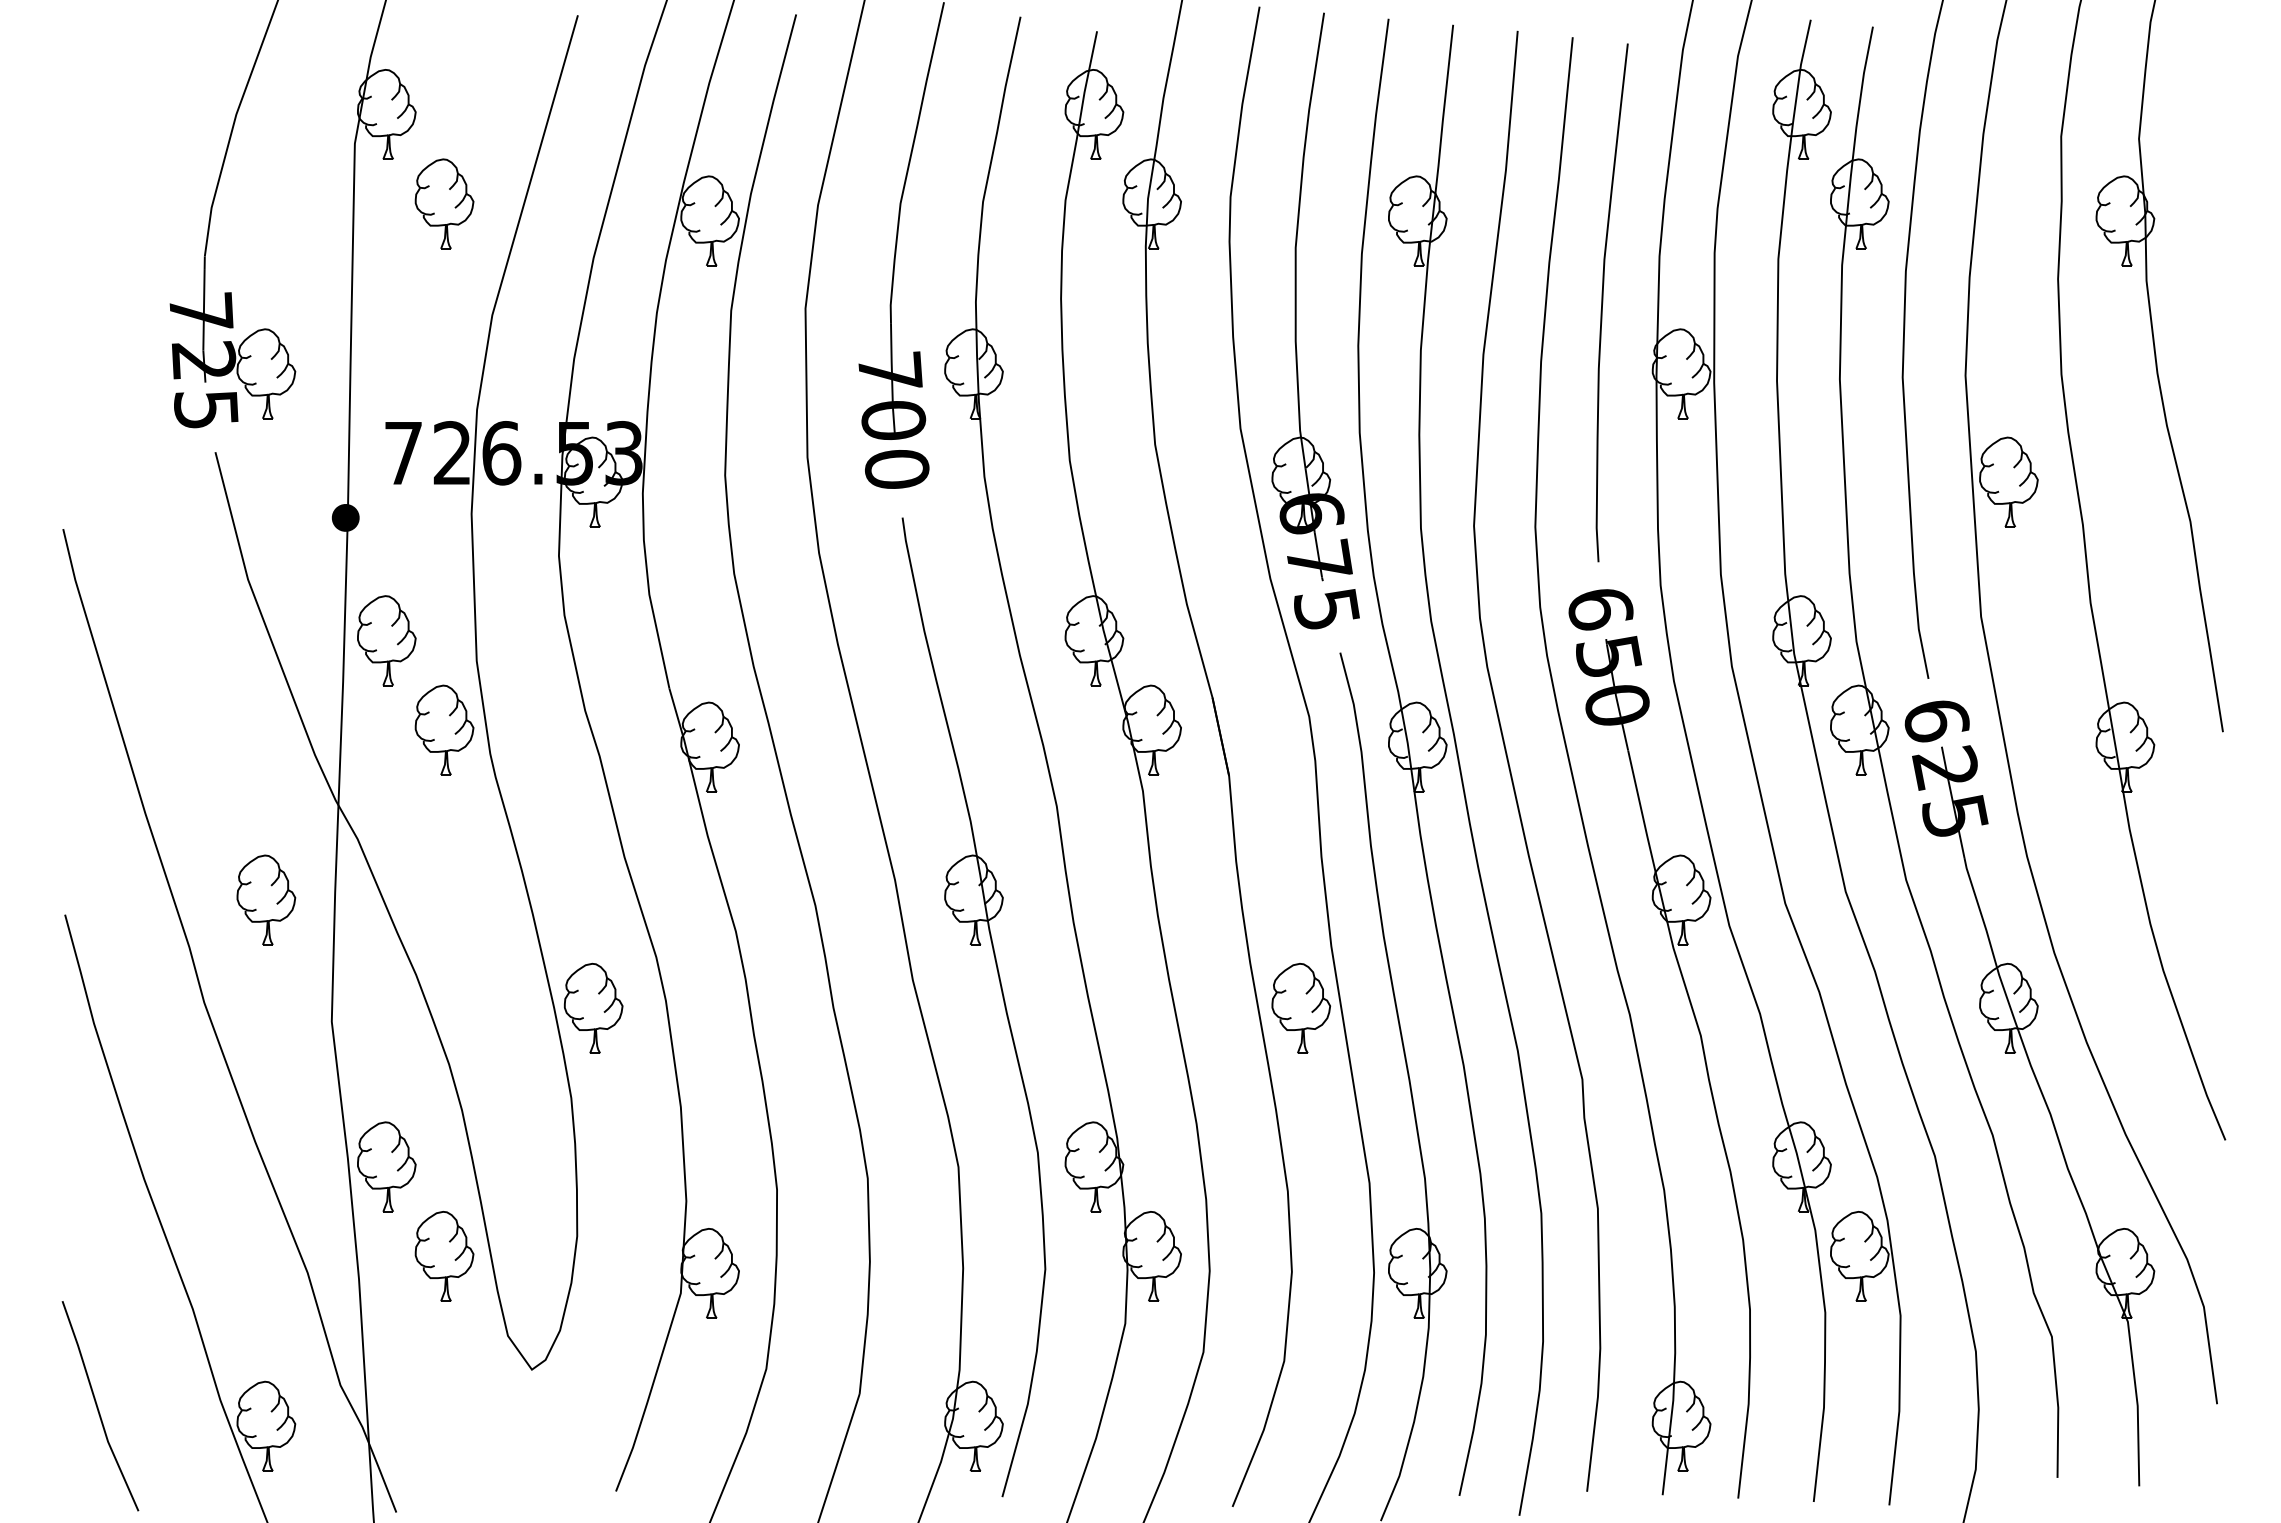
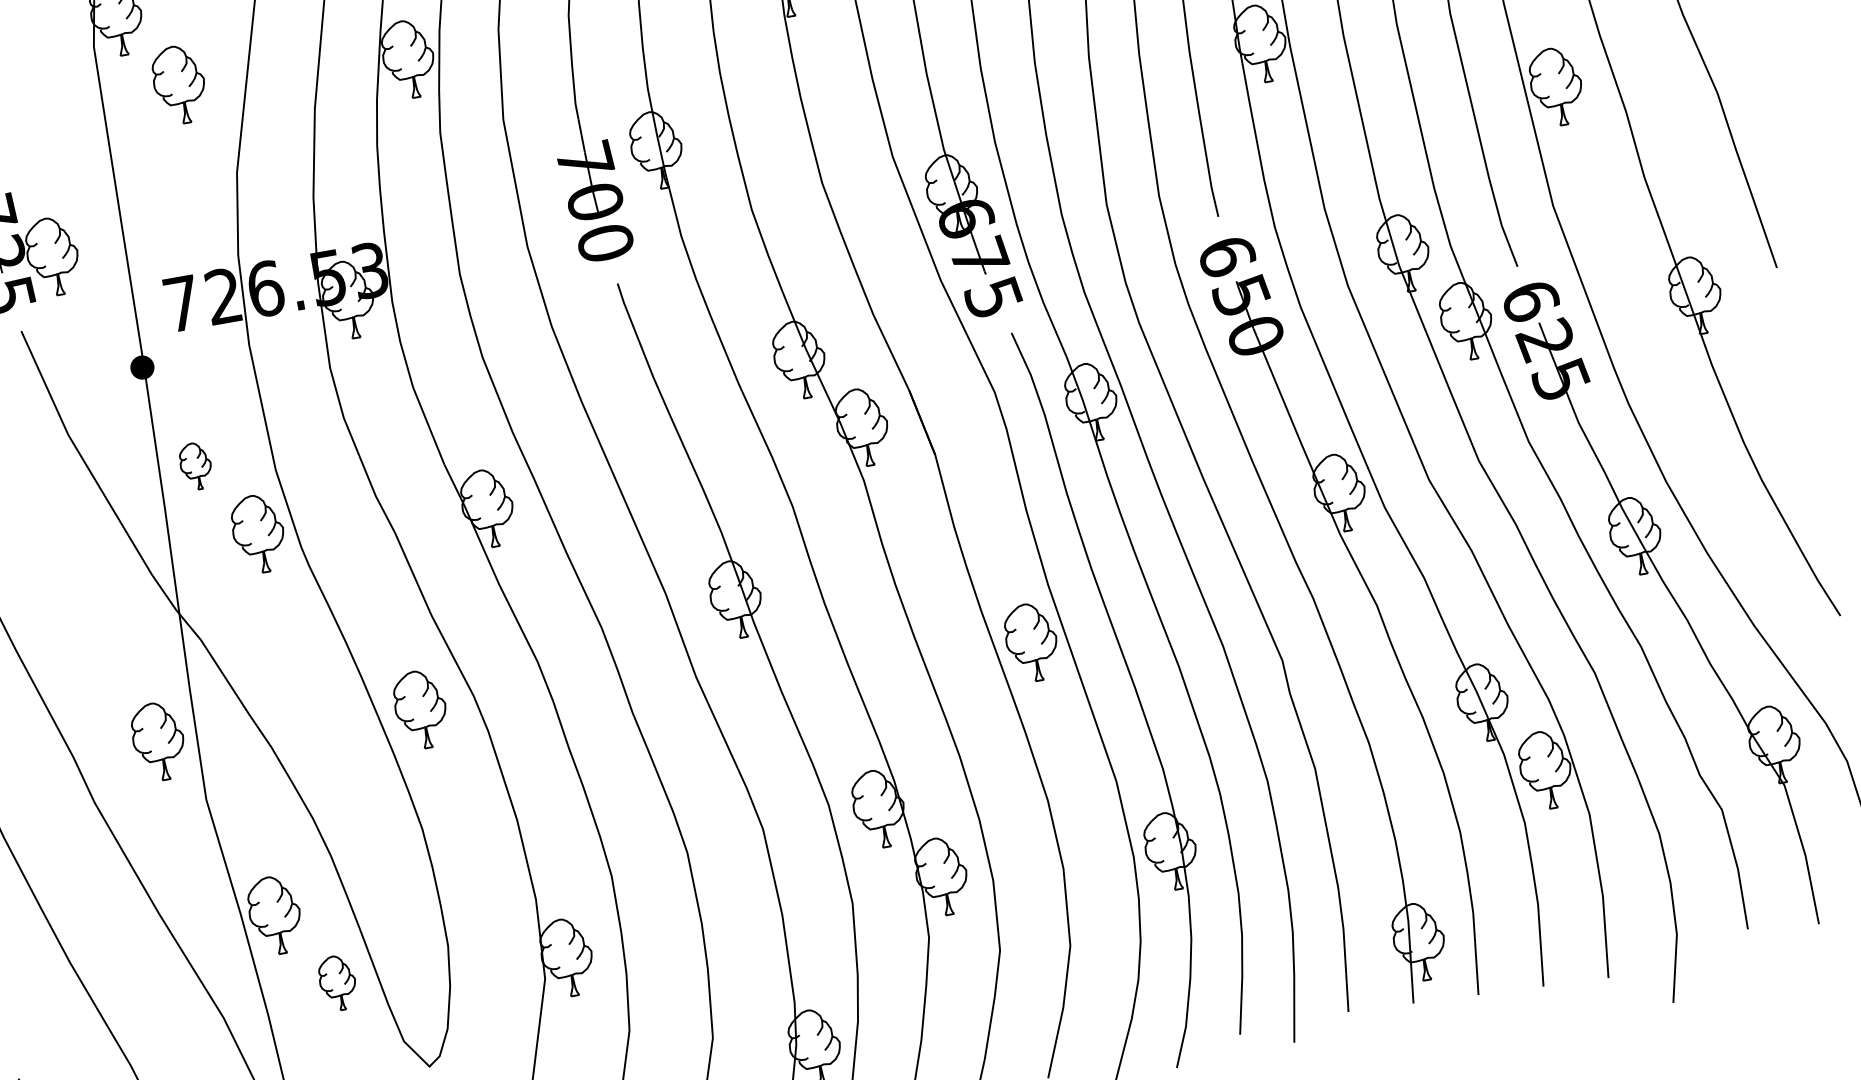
part: (386, 640) -> (195, 466), size x0.6
part: (266, 899) -> (158, 741), moved
part: (593, 1007) -> (420, 708), moved
part: (444, 1256) -> (337, 983), size x0.7

